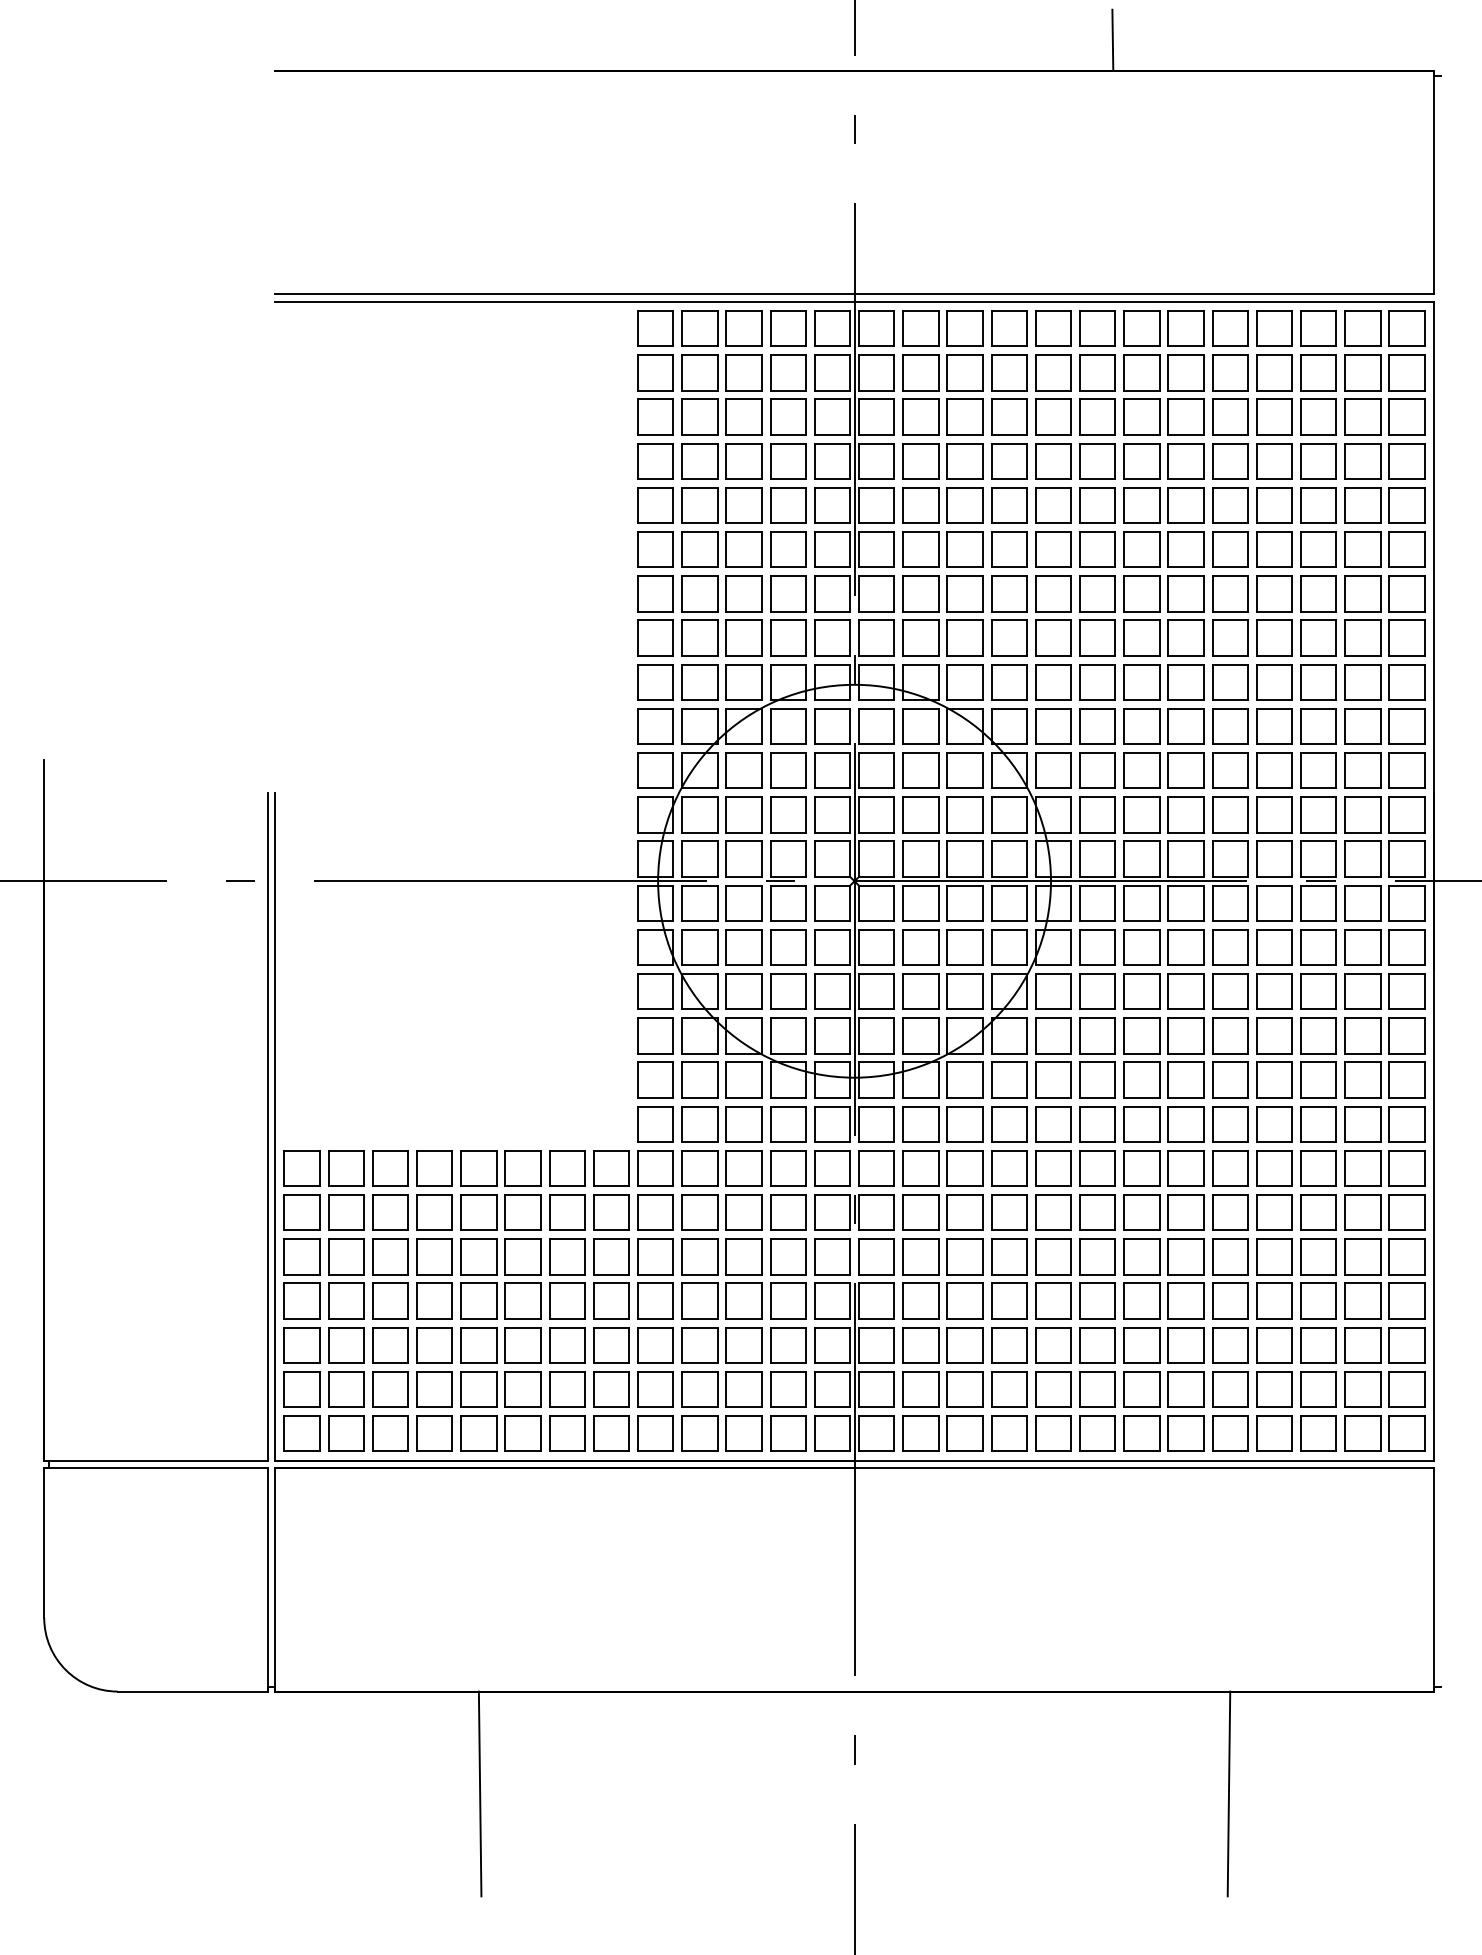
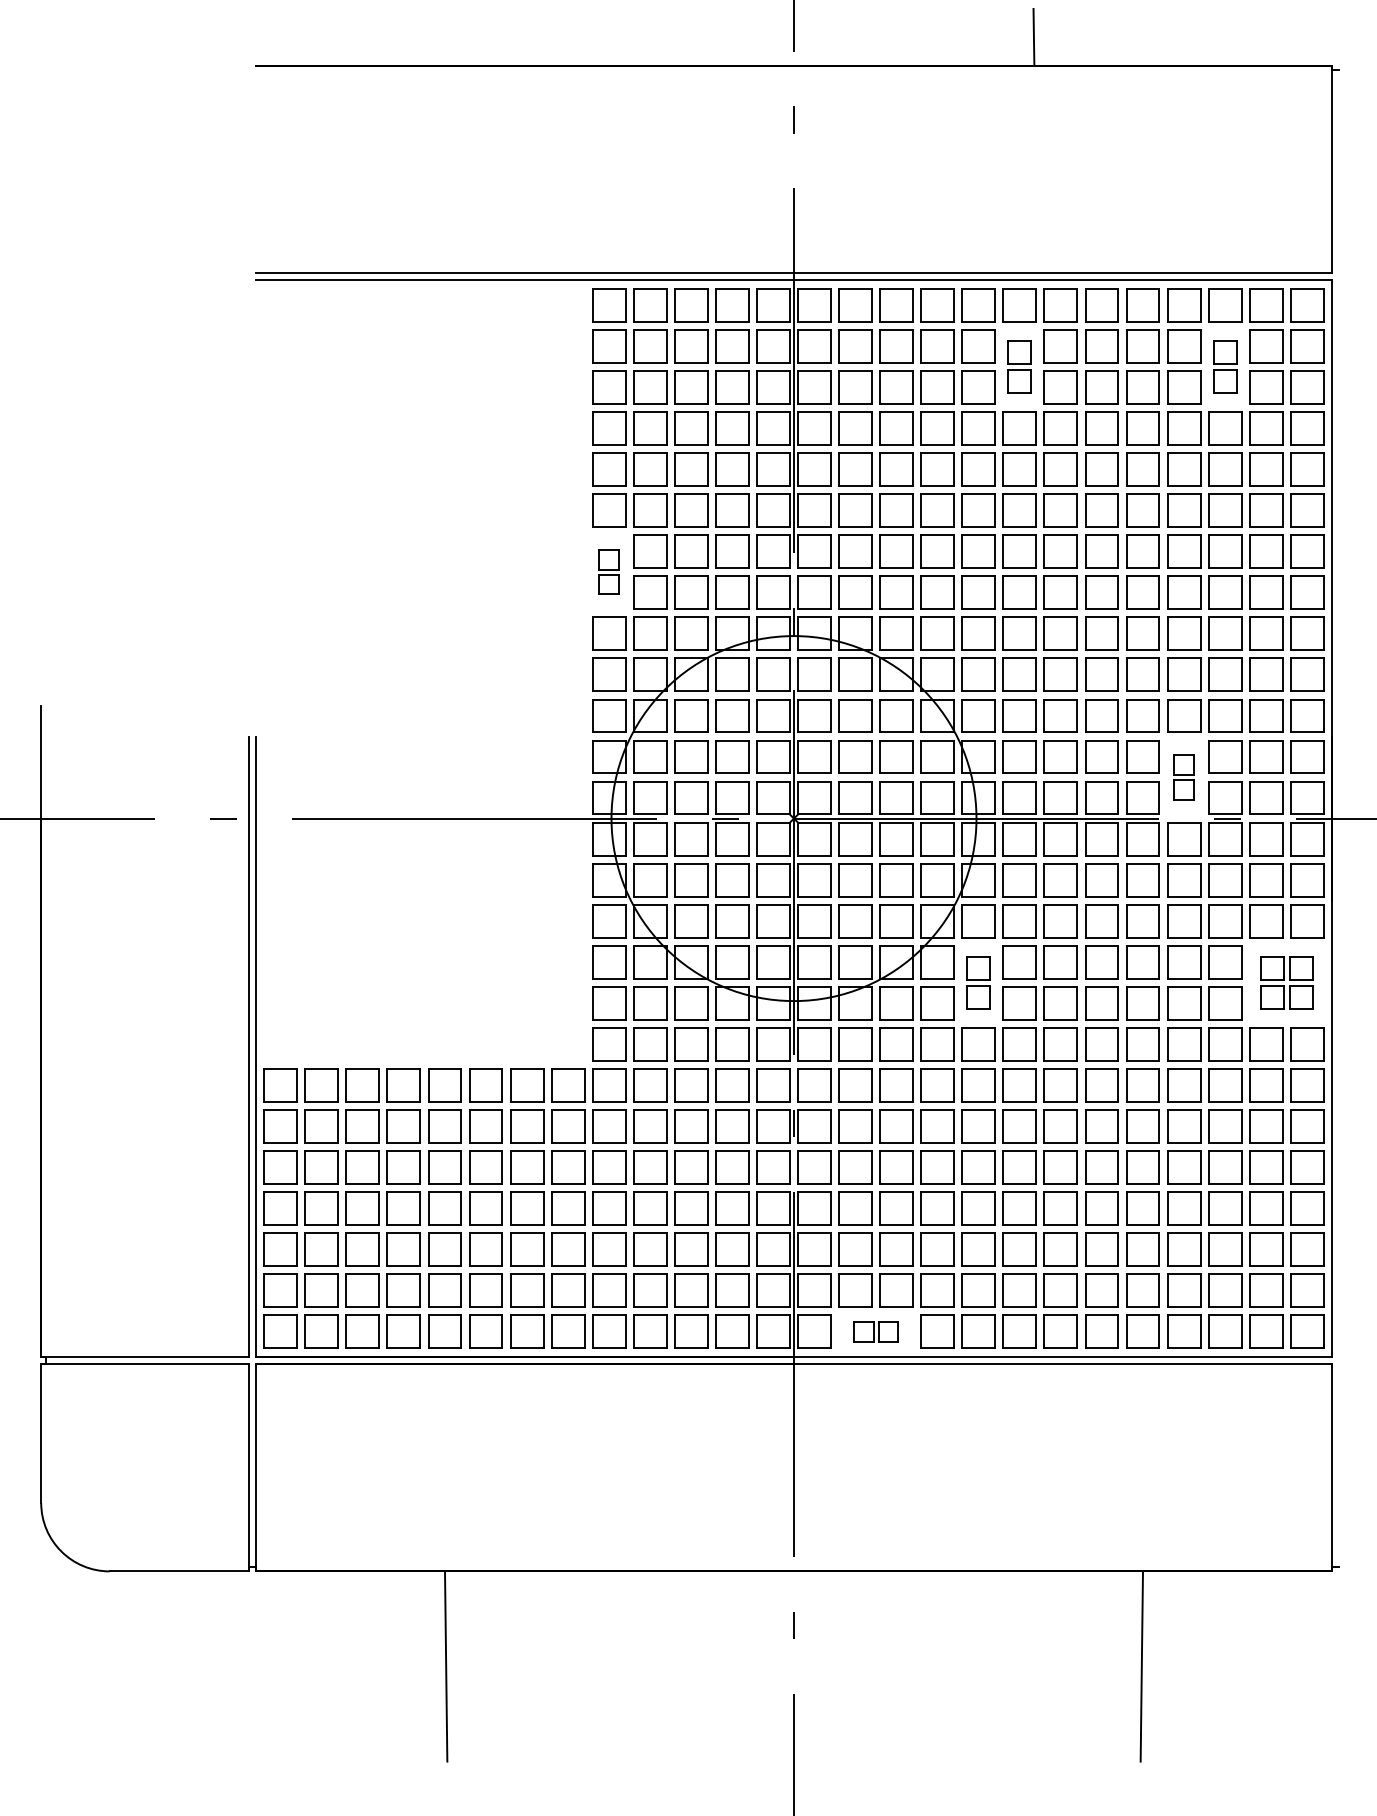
part: (1097, 394) -> (1019, 366), size x0.7
part: (1318, 394) -> (1224, 366), size x0.7
part: (655, 615) -> (609, 571), size x0.6
part: (1274, 836) -> (1184, 777), size x0.6
part: (1053, 1057) -> (978, 982), size x0.7
part: (1384, 1057) -> (1286, 982), size x0.7
part: (942, 1433) -> (875, 1331), size x0.6

